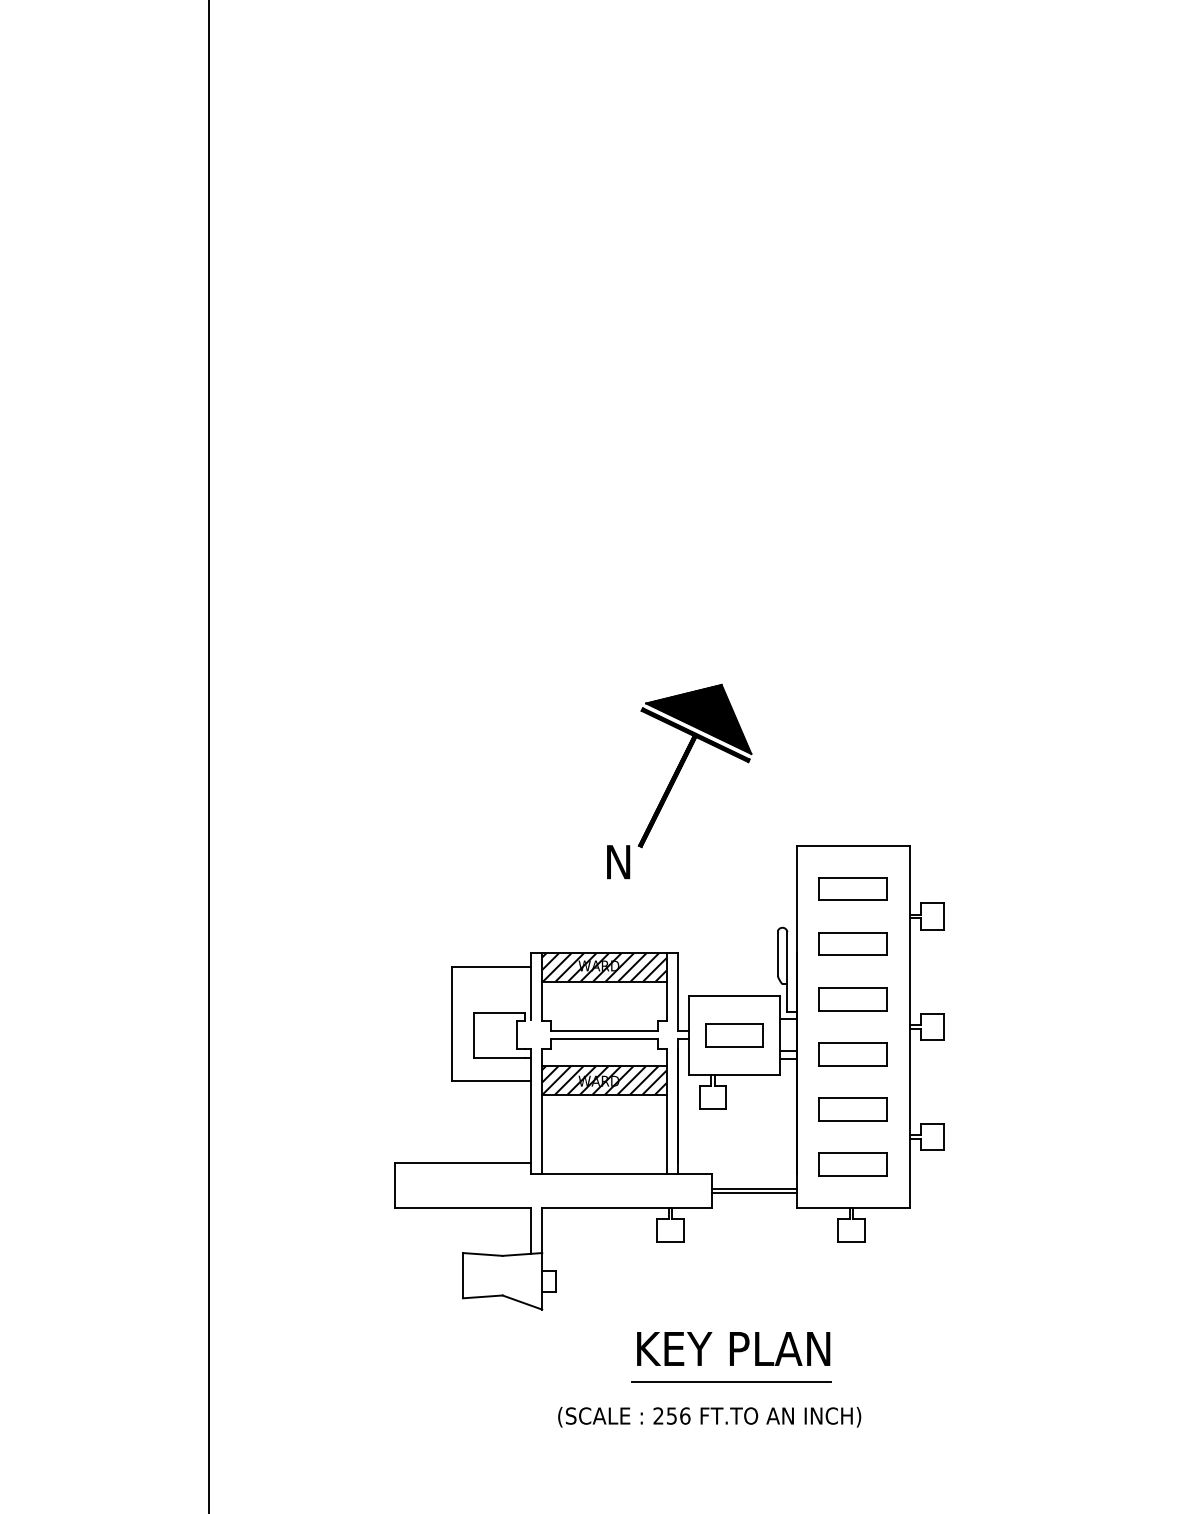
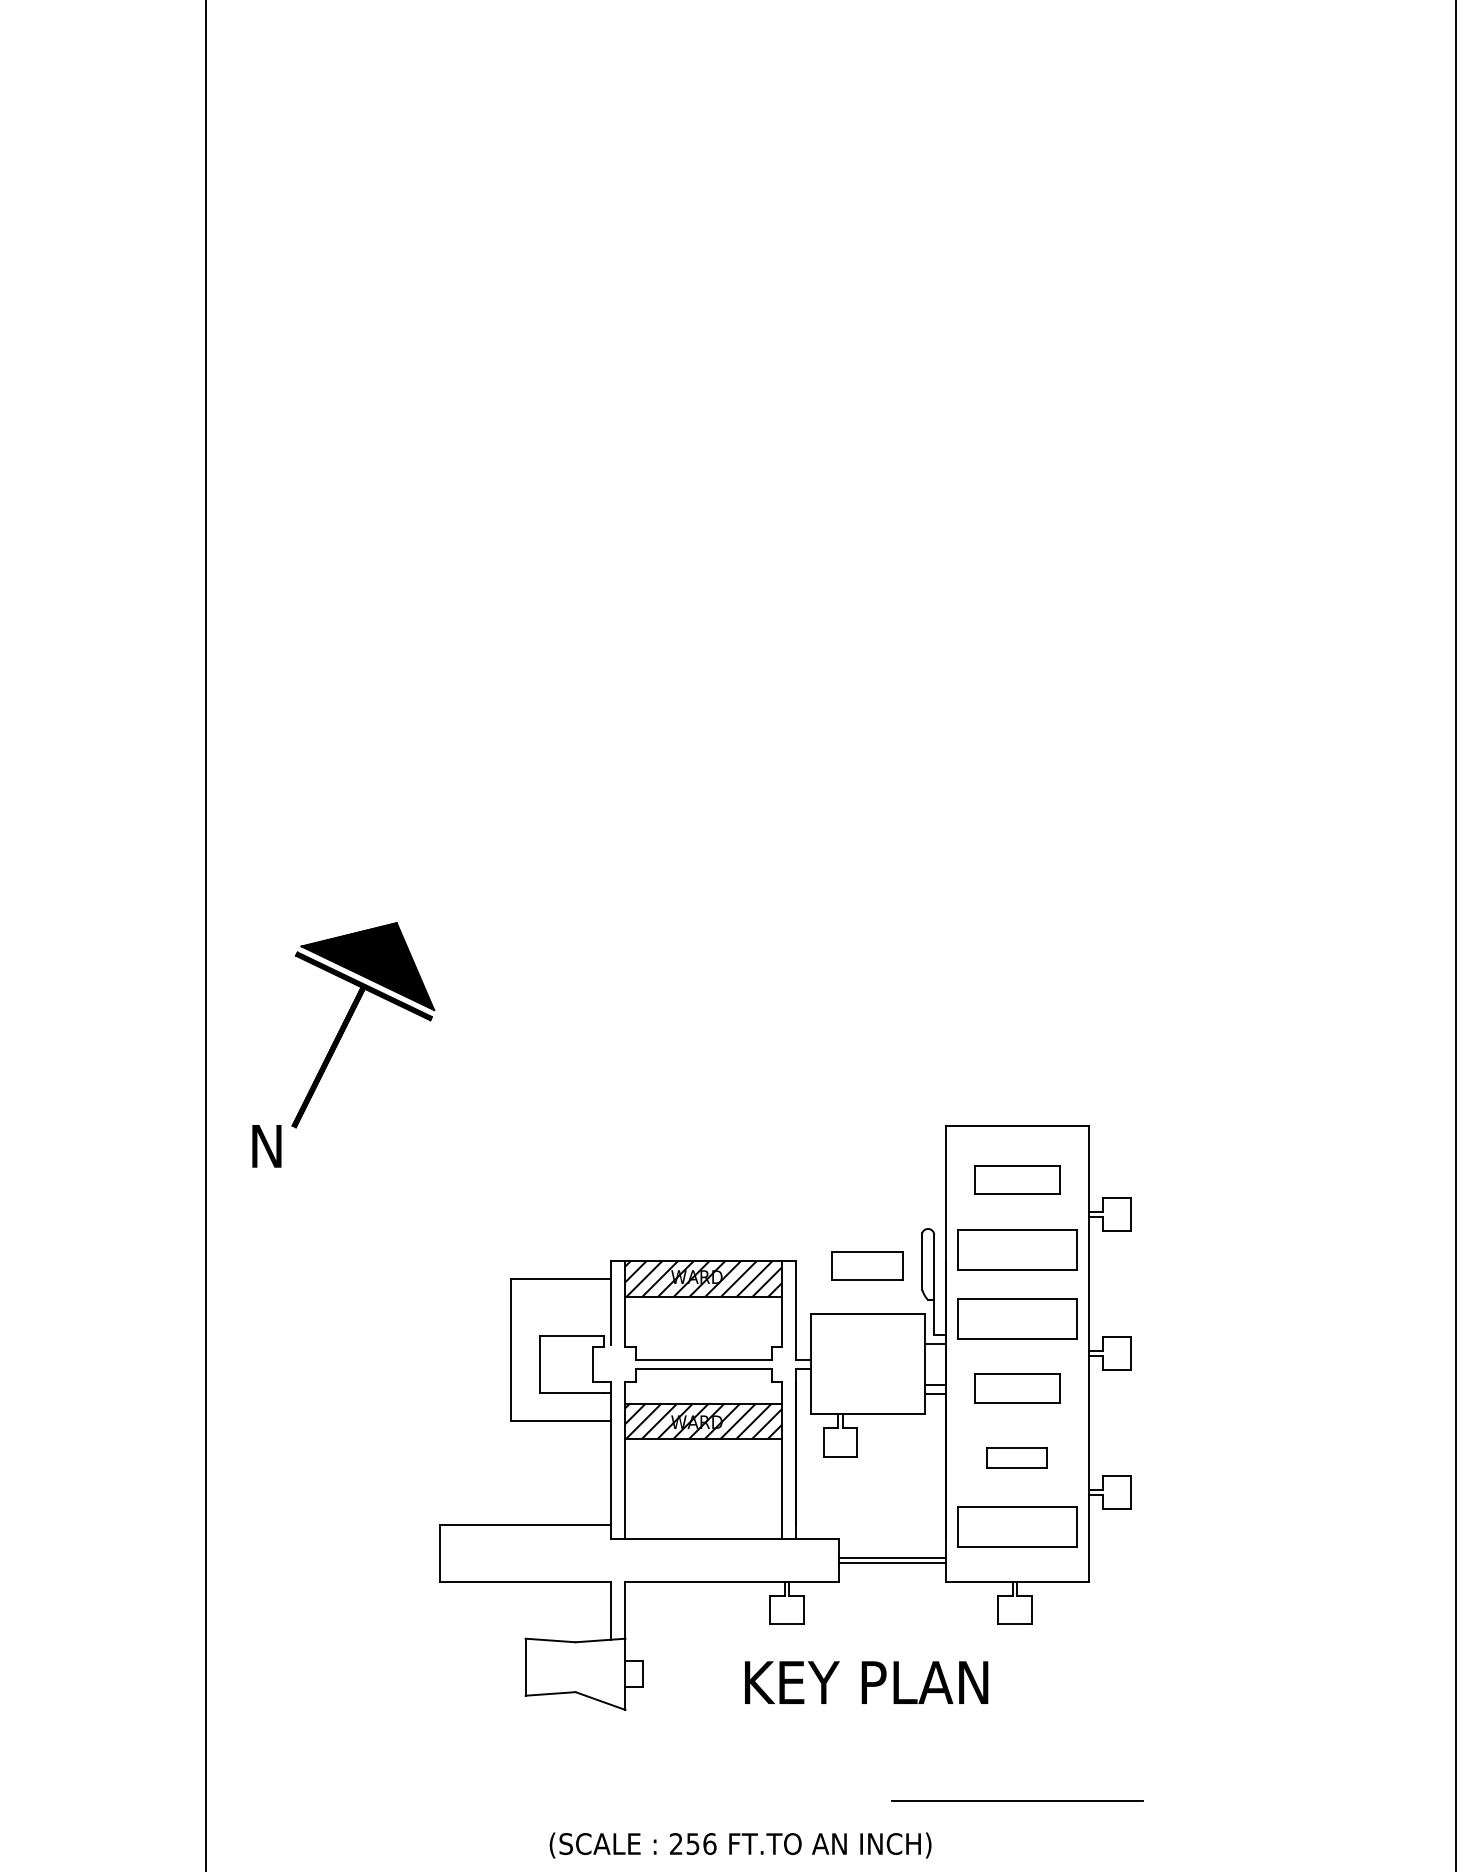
part: (679, 781) -> (343, 1044), moved
part: (852, 943) -> (1016, 1248), size x1.4
part: (852, 999) -> (1016, 1319), size x1.4
part: (734, 1035) -> (867, 1266), moved
part: (852, 1109) -> (1016, 1457), size x0.7
part: (852, 1164) -> (1016, 1527), size x1.4
text: (733, 1348) -> (866, 1682), moved
line: (731, 1381) -> (1017, 1800), moved
text: (709, 1417) -> (740, 1845), moved

